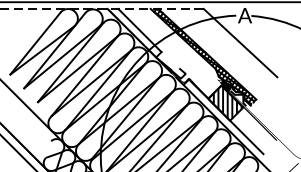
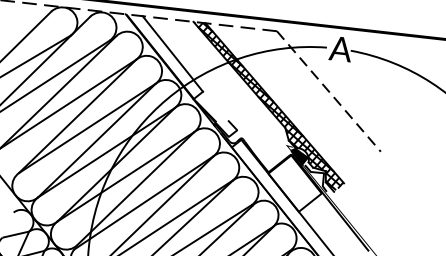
line: (240, 43) -> (328, 92), solid -> dashed
hatch: (225, 102) -> (294, 182), removed

